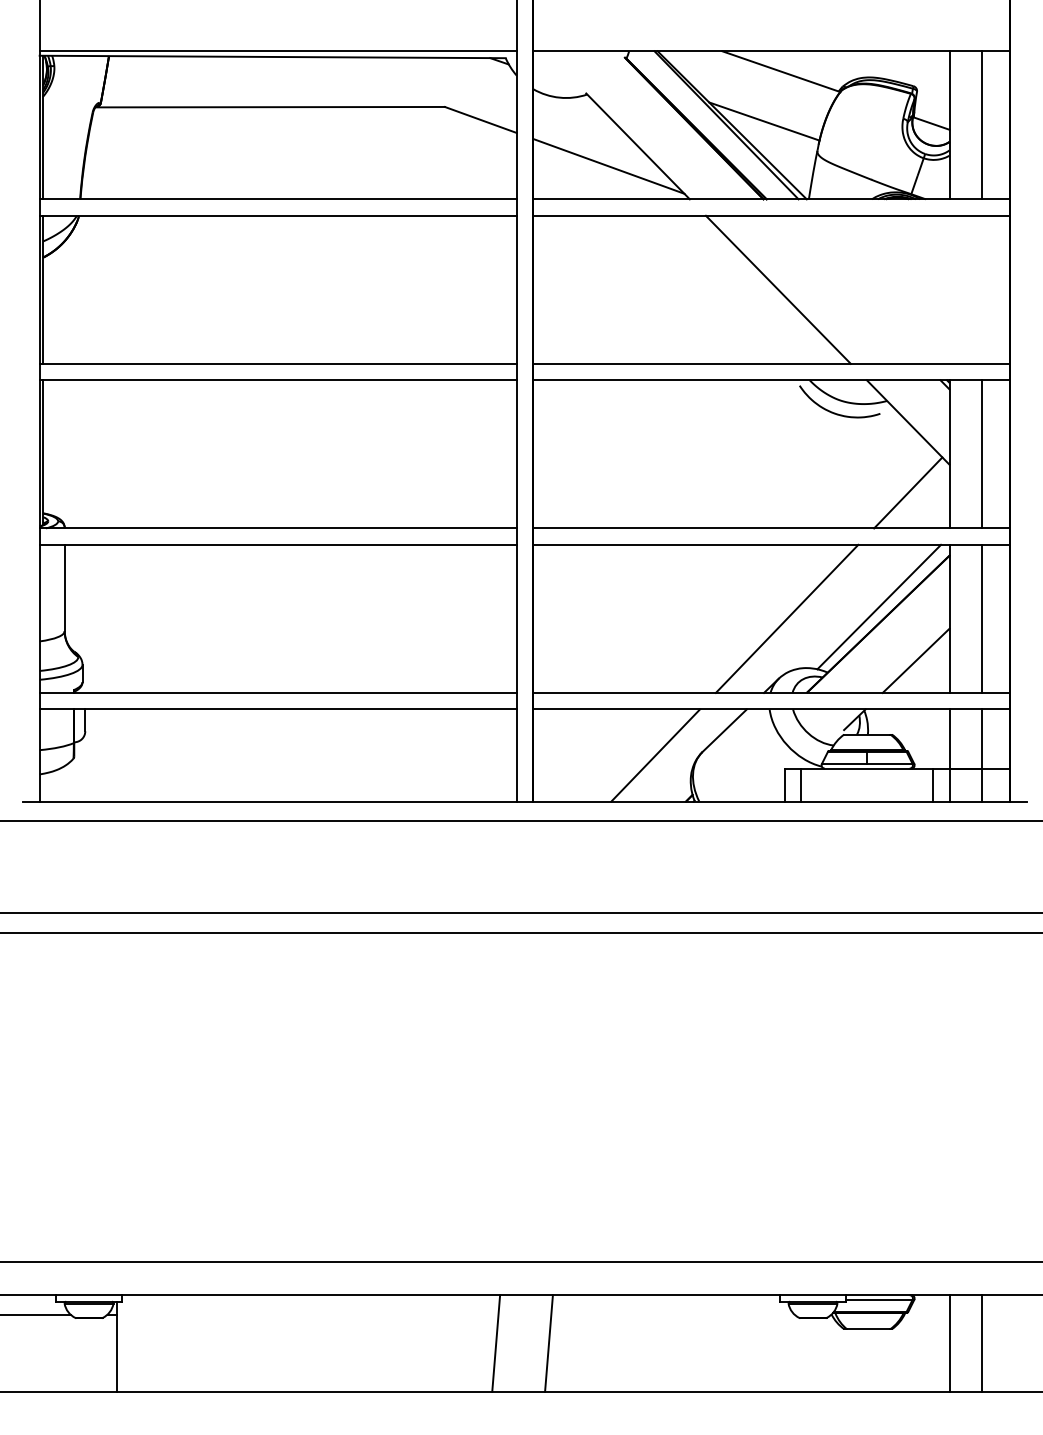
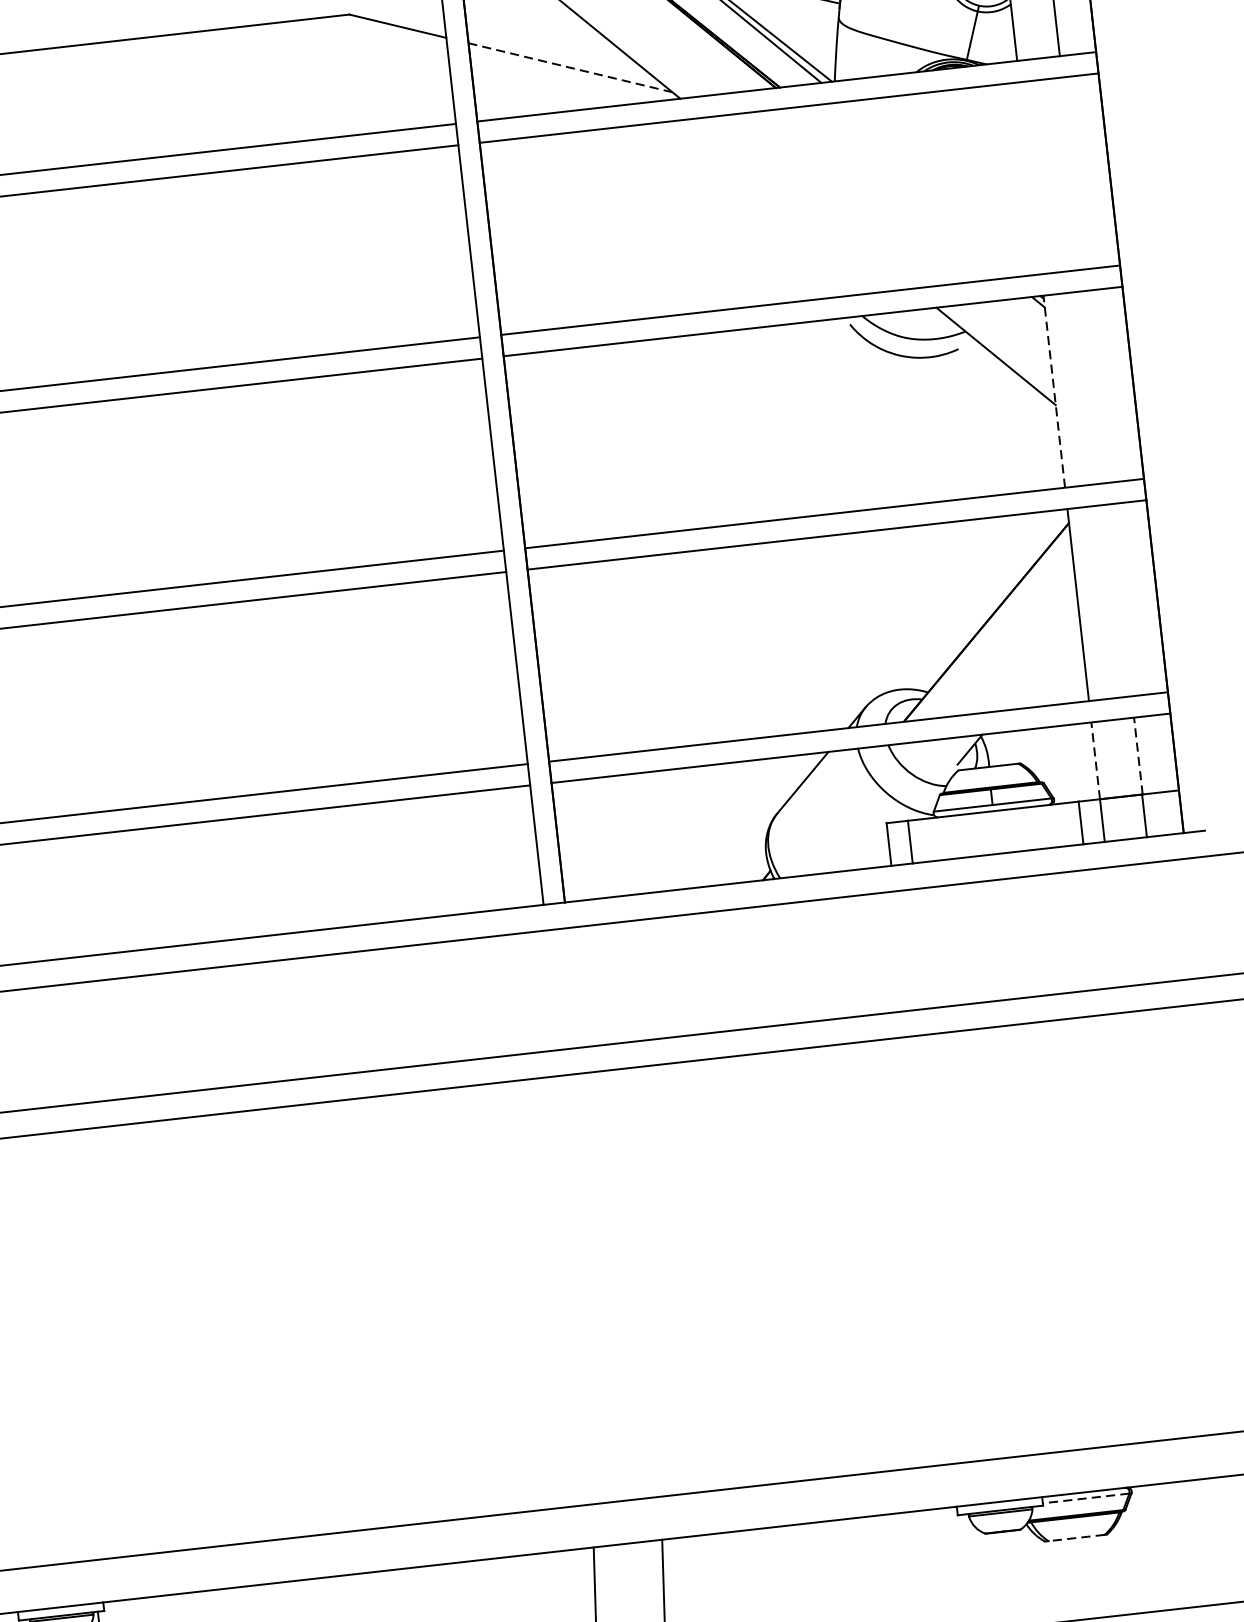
line: (608, 166) -> (570, 67), solid -> dashed
line: (777, 289) -> (807, 202), removed
line: (949, 453) -> (1054, 390), solid -> dashed
line: (982, 454) -> (1097, 387), removed
line: (908, 492) -> (1006, 447), removed
line: (879, 606) -> (985, 599), removed
line: (786, 618) -> (866, 628), removed
line: (982, 618) -> (1120, 599), removed
line: (915, 660) -> (1040, 663), removed
line: (949, 739) -> (1095, 761), solid -> dashed
line: (982, 739) -> (1138, 756), solid -> dashed
line: (655, 755) -> (716, 824), removed
line: (878, 1299) -> (1085, 1498), solid -> dashed
line: (868, 1329) -> (1076, 1538), solid -> dashed
line: (949, 1343) -> (1183, 1544), removed
line: (982, 1343) -> (1226, 1539), removed

